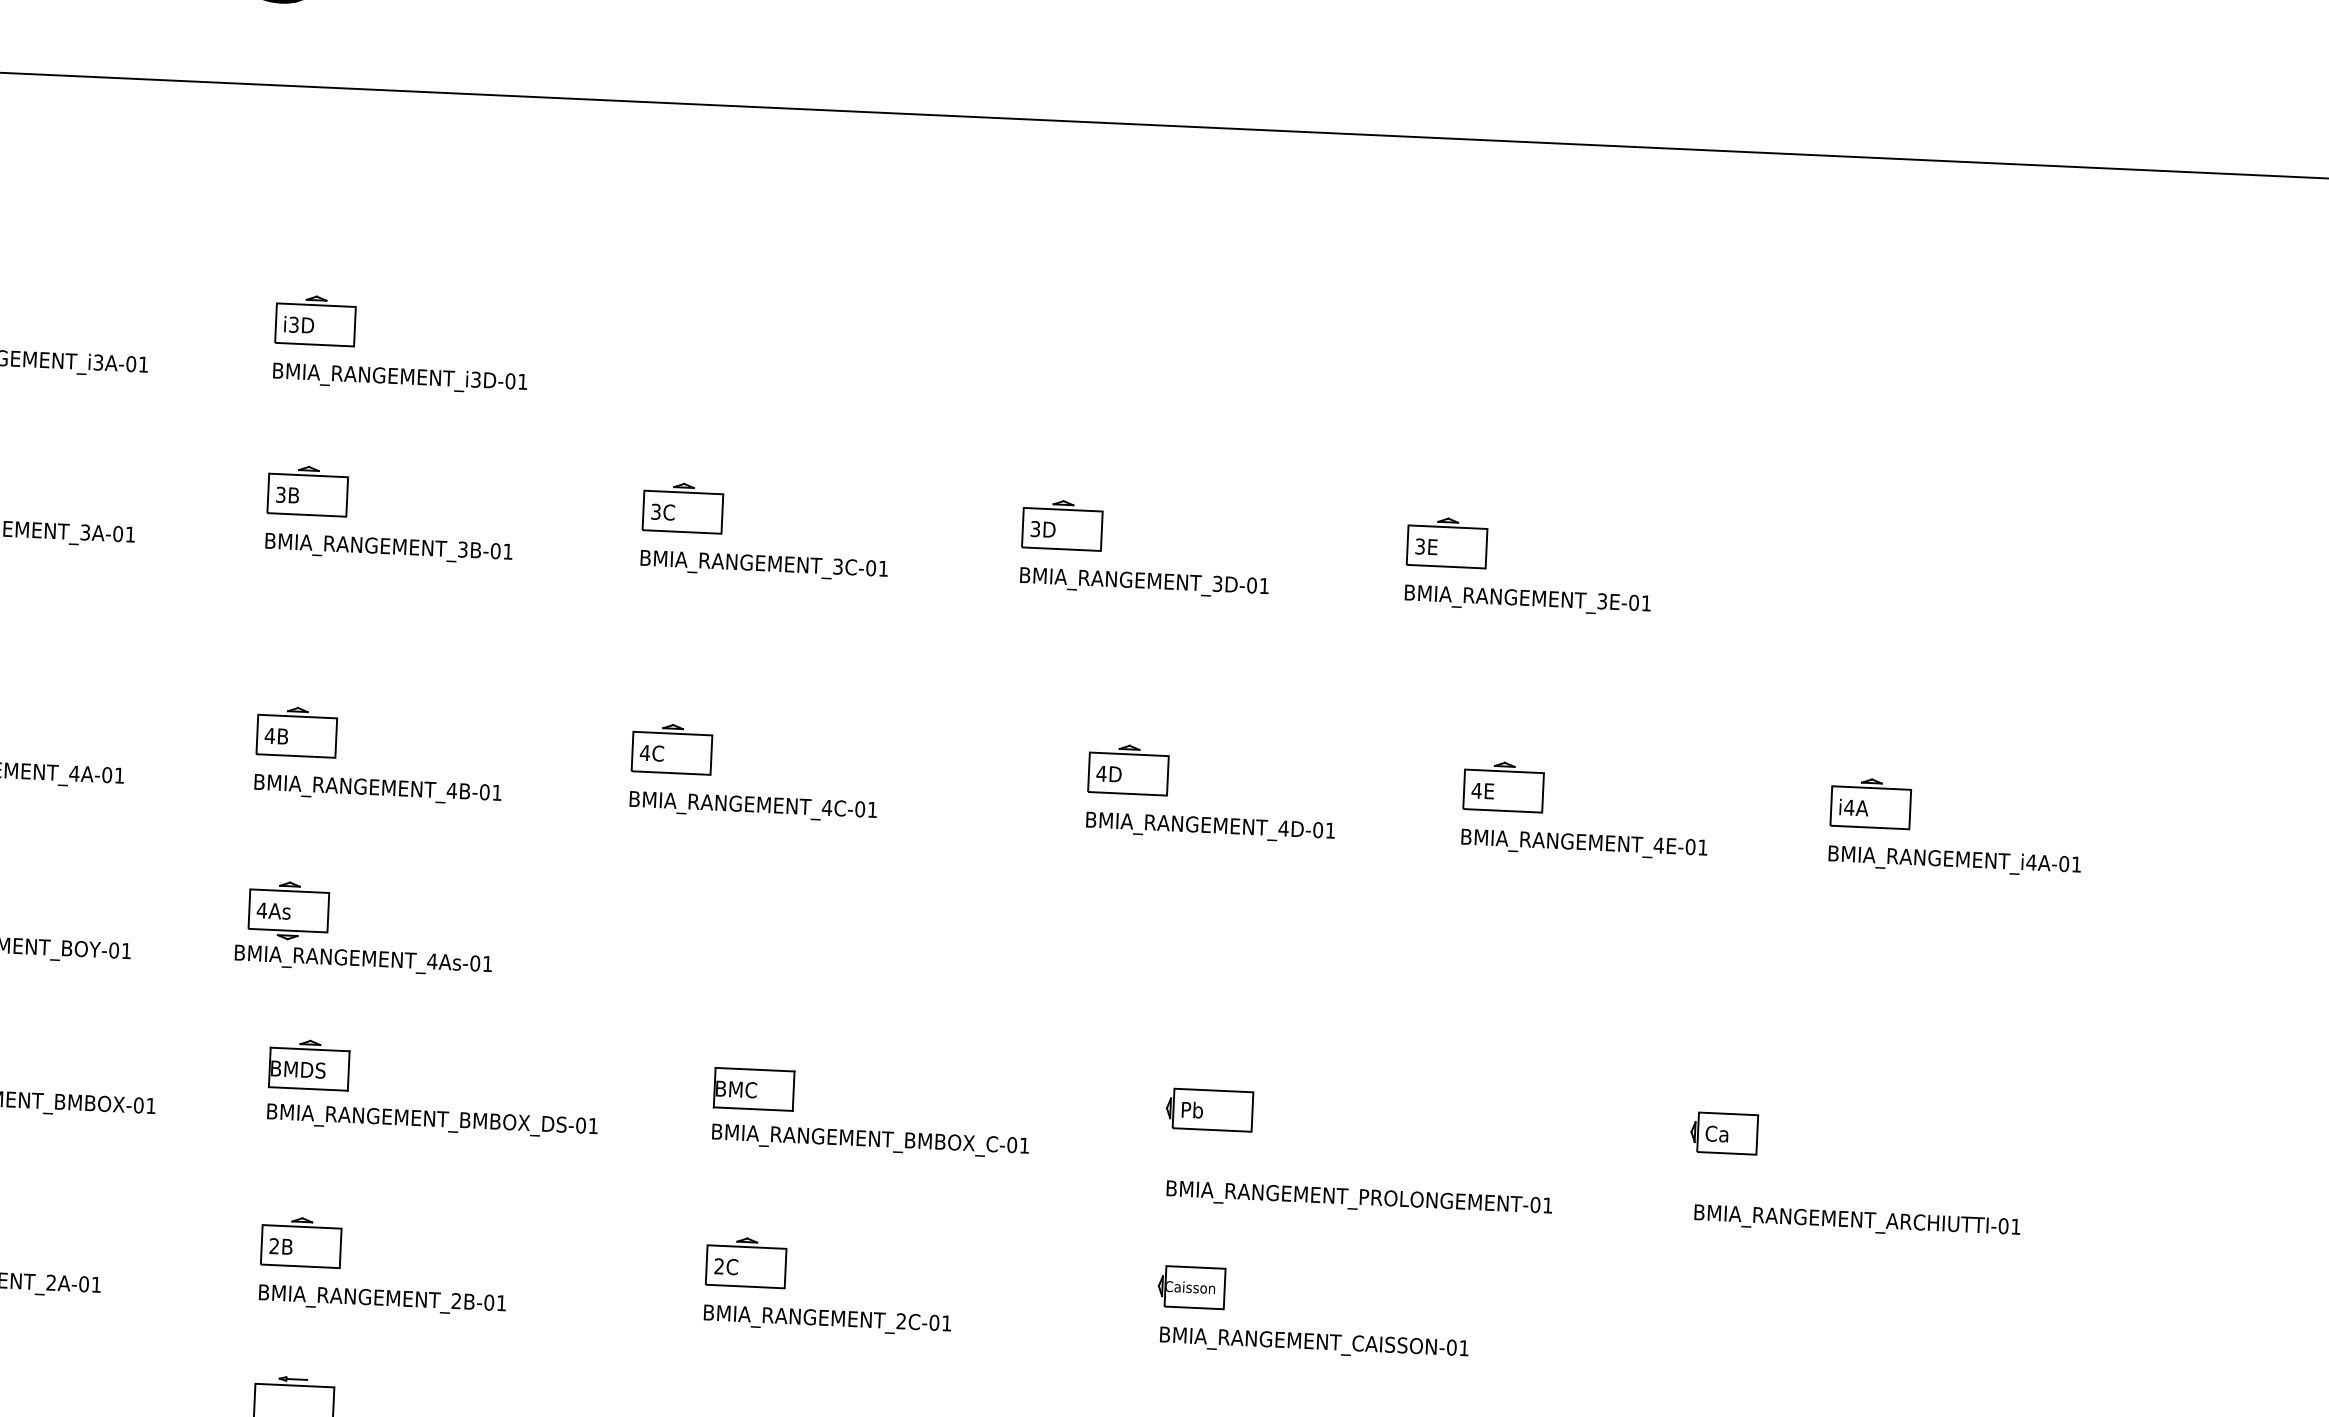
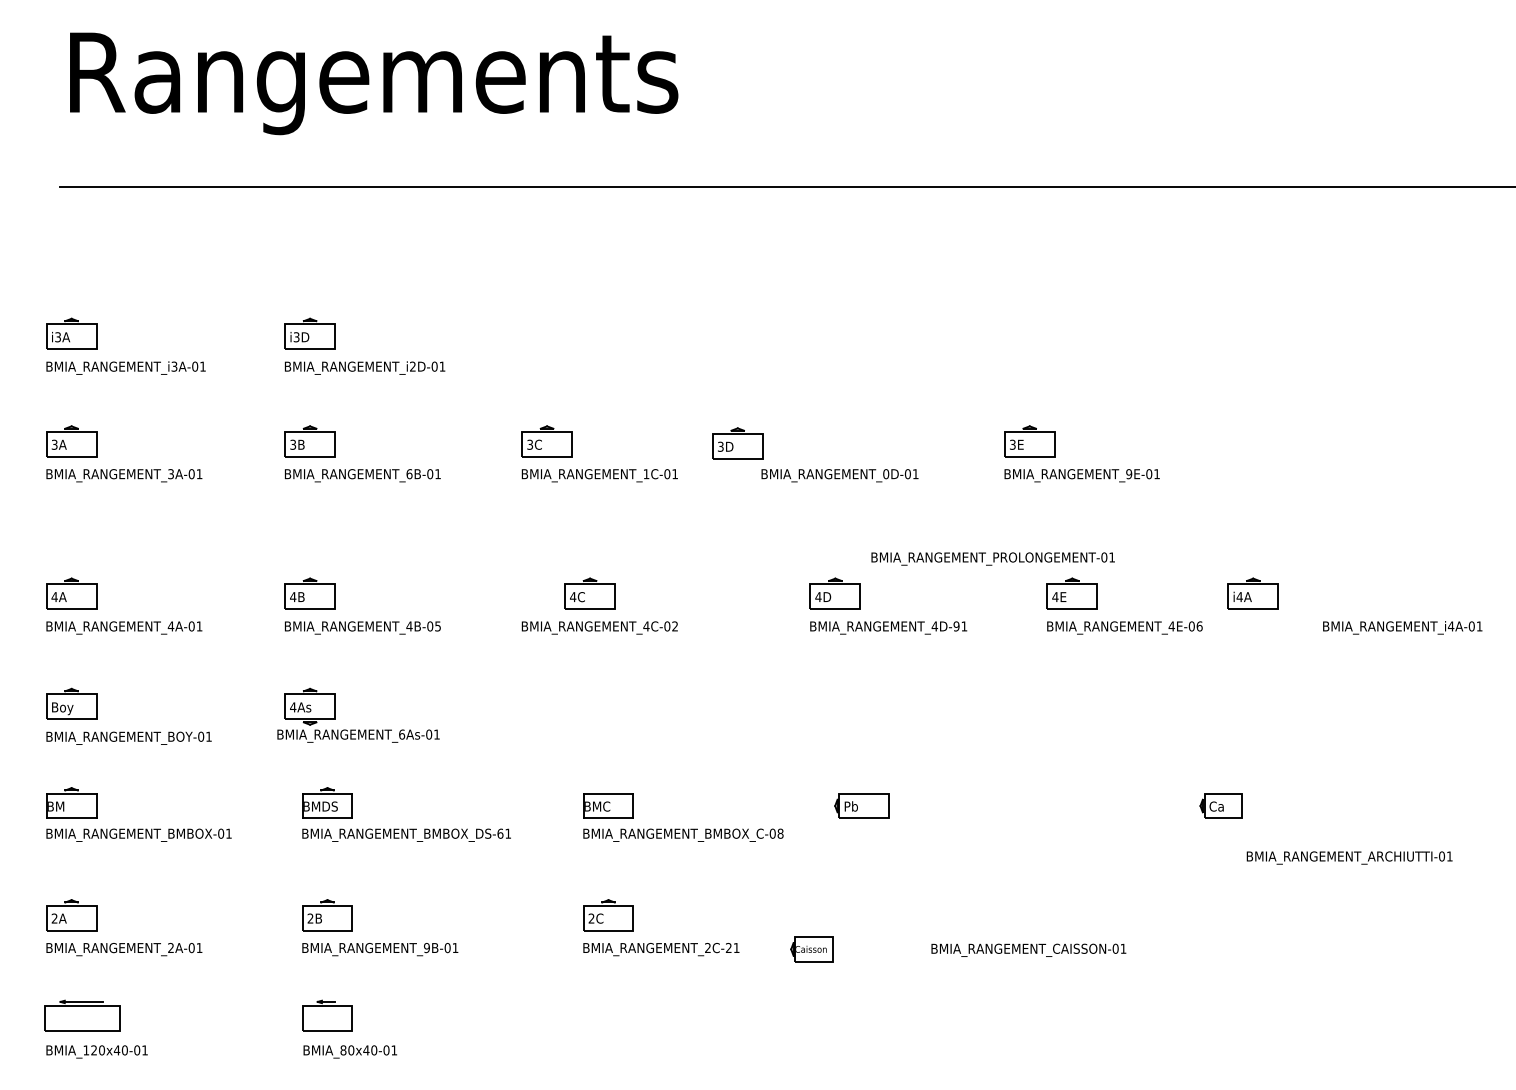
text: (475, 379) -> (412, 366), BMIA_RANGEMENT_i3D-01 -> BMIA_RANGEMENT_i2D-01
part: (1062, 525) -> (737, 443), moved
text: (462, 550) -> (409, 474), BMIA_RANGEMENT_3B-01 -> BMIA_RANGEMENT_6B-01
text: (838, 567) -> (646, 474), BMIA_RANGEMENT_3C-01 -> BMIA_RANGEMENT_1C-01
text: (1218, 584) -> (886, 474), BMIA_RANGEMENT_3D-01 -> BMIA_RANGEMENT_0D-01
text: (1602, 600) -> (1129, 473), BMIA_RANGEMENT_3E-01 -> BMIA_RANGEMENT_9E-01
part: (671, 748) -> (589, 593), moved
text: (496, 792) -> (437, 626), BMIA_RANGEMENT_4B-01 -> BMIA_RANGEMENT_4B-05
part: (1869, 802) -> (1252, 593), moved
text: (871, 809) -> (674, 626), BMIA_RANGEMENT_4C-01 -> BMIA_RANGEMENT_4C-02
text: (1318, 830) -> (956, 626), BMIA_RANGEMENT_4D-01 -> BMIA_RANGEMENT_4D-91
text: (1702, 847) -> (1199, 626), BMIA_RANGEMENT_4E-01 -> BMIA_RANGEMENT_4E-06
text: (1954, 860) -> (1402, 627), moved
text: (431, 961) -> (401, 734), BMIA_RANGEMENT_4As-01 -> BMIA_RANGEMENT_6As-01
part: (1208, 1109) -> (861, 805), moved
text: (581, 1125) -> (500, 833), BMIA_RANGEMENT_BMBOX_DS-01 -> BMIA_RANGEMENT_BMBOX_DS-61
text: (1024, 1145) -> (780, 833), BMIA_RANGEMENT_BMBOX_C-01 -> BMIA_RANGEMENT_BMBOX_C-08
text: (1358, 1198) -> (992, 558), moved
text: (1857, 1221) -> (1349, 857), moved
part: (1190, 1287) -> (811, 949), moved
text: (455, 1301) -> (426, 948), BMIA_RANGEMENT_2B-01 -> BMIA_RANGEMENT_9B-01
text: (933, 1323) -> (728, 948), BMIA_RANGEMENT_2C-01 -> BMIA_RANGEMENT_2C-21
text: (1313, 1342) -> (1028, 949), moved

